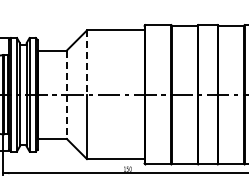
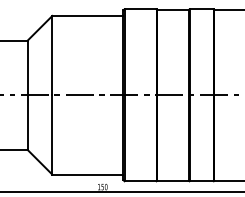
line: (86, 63) -> (51, 56), dashed -> solid
line: (66, 95) -> (27, 96), dashed -> solid

